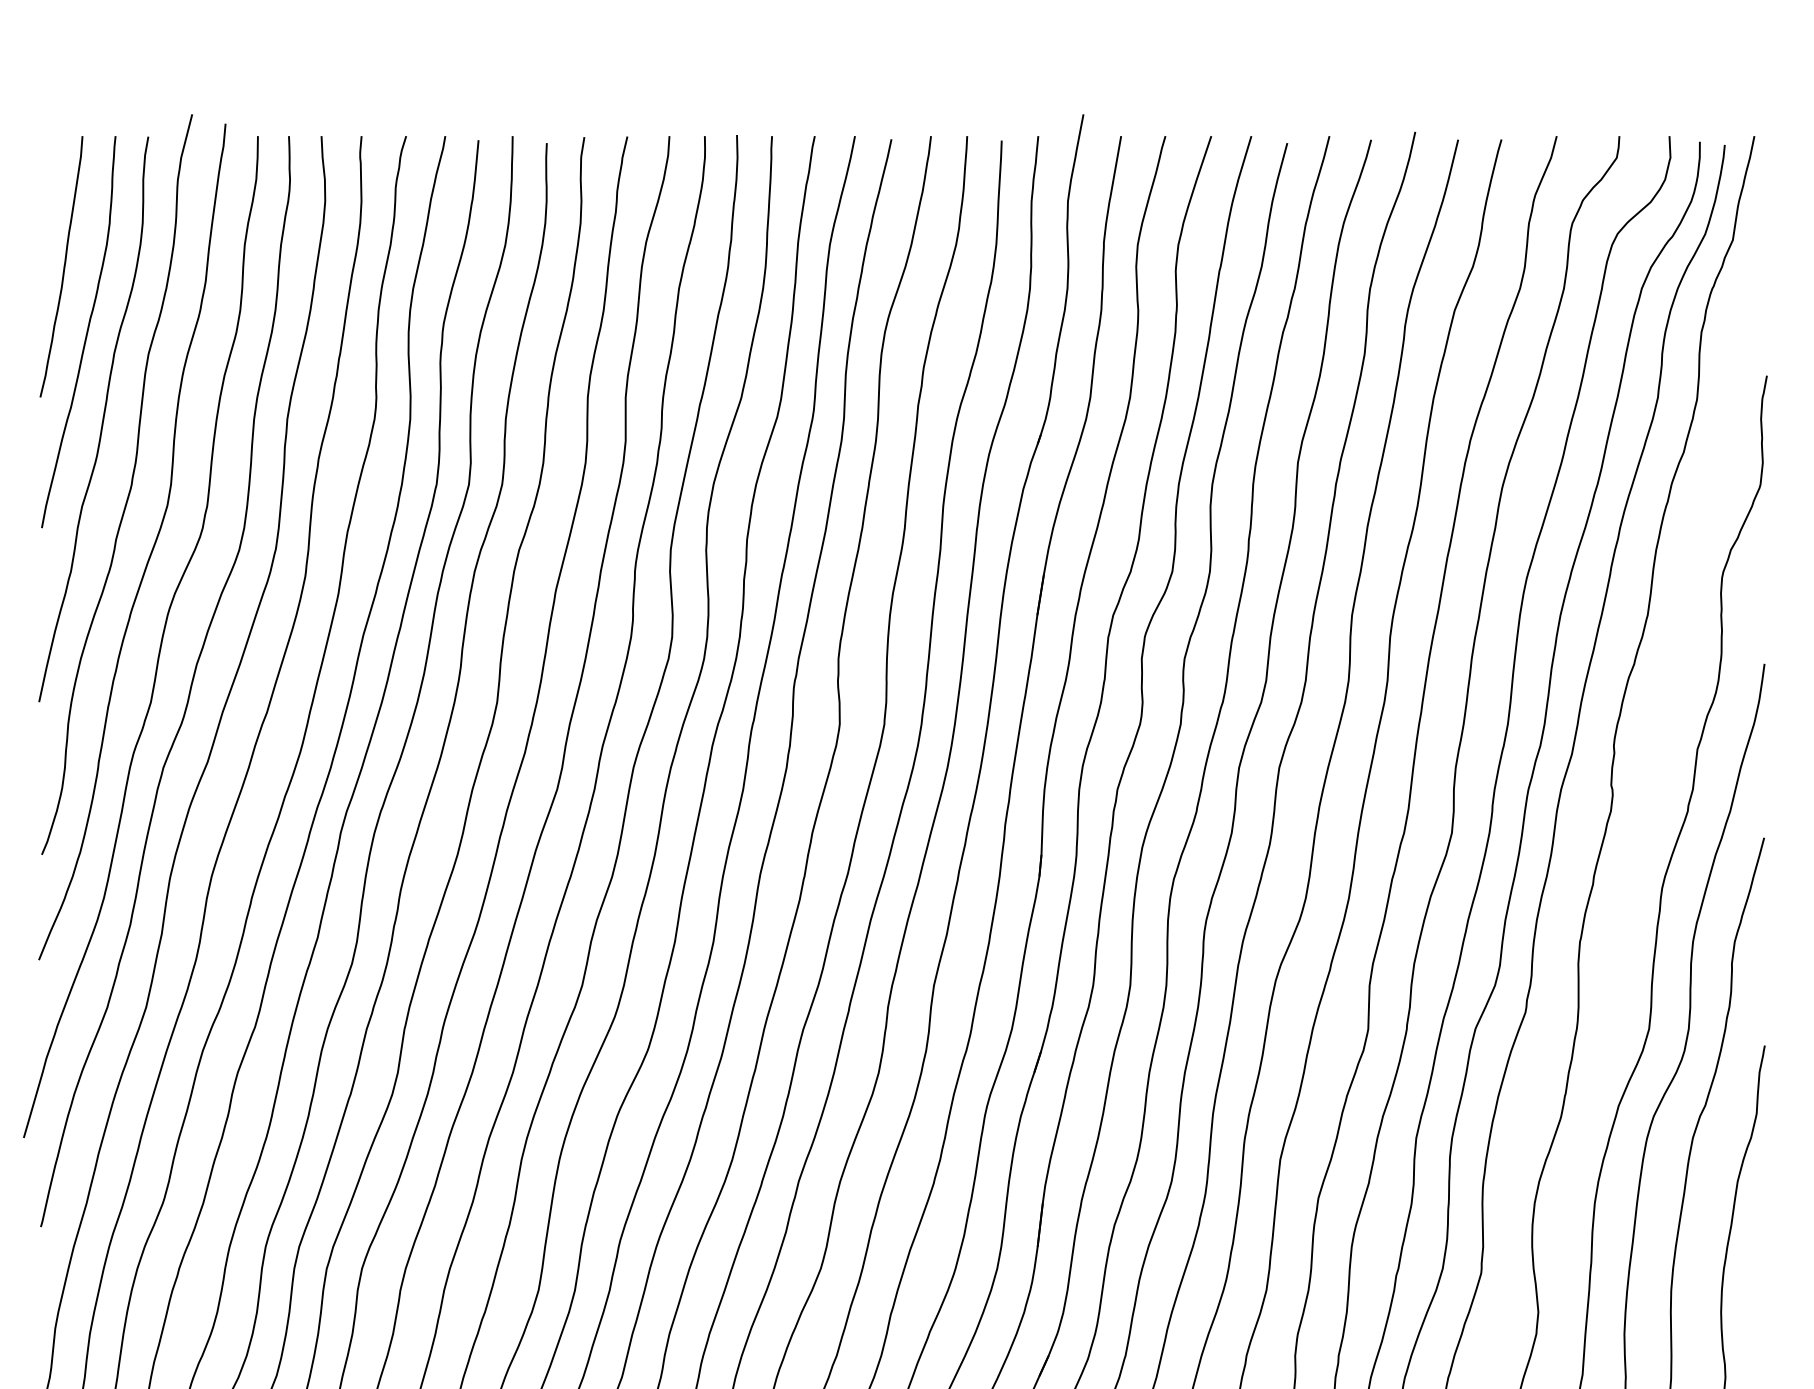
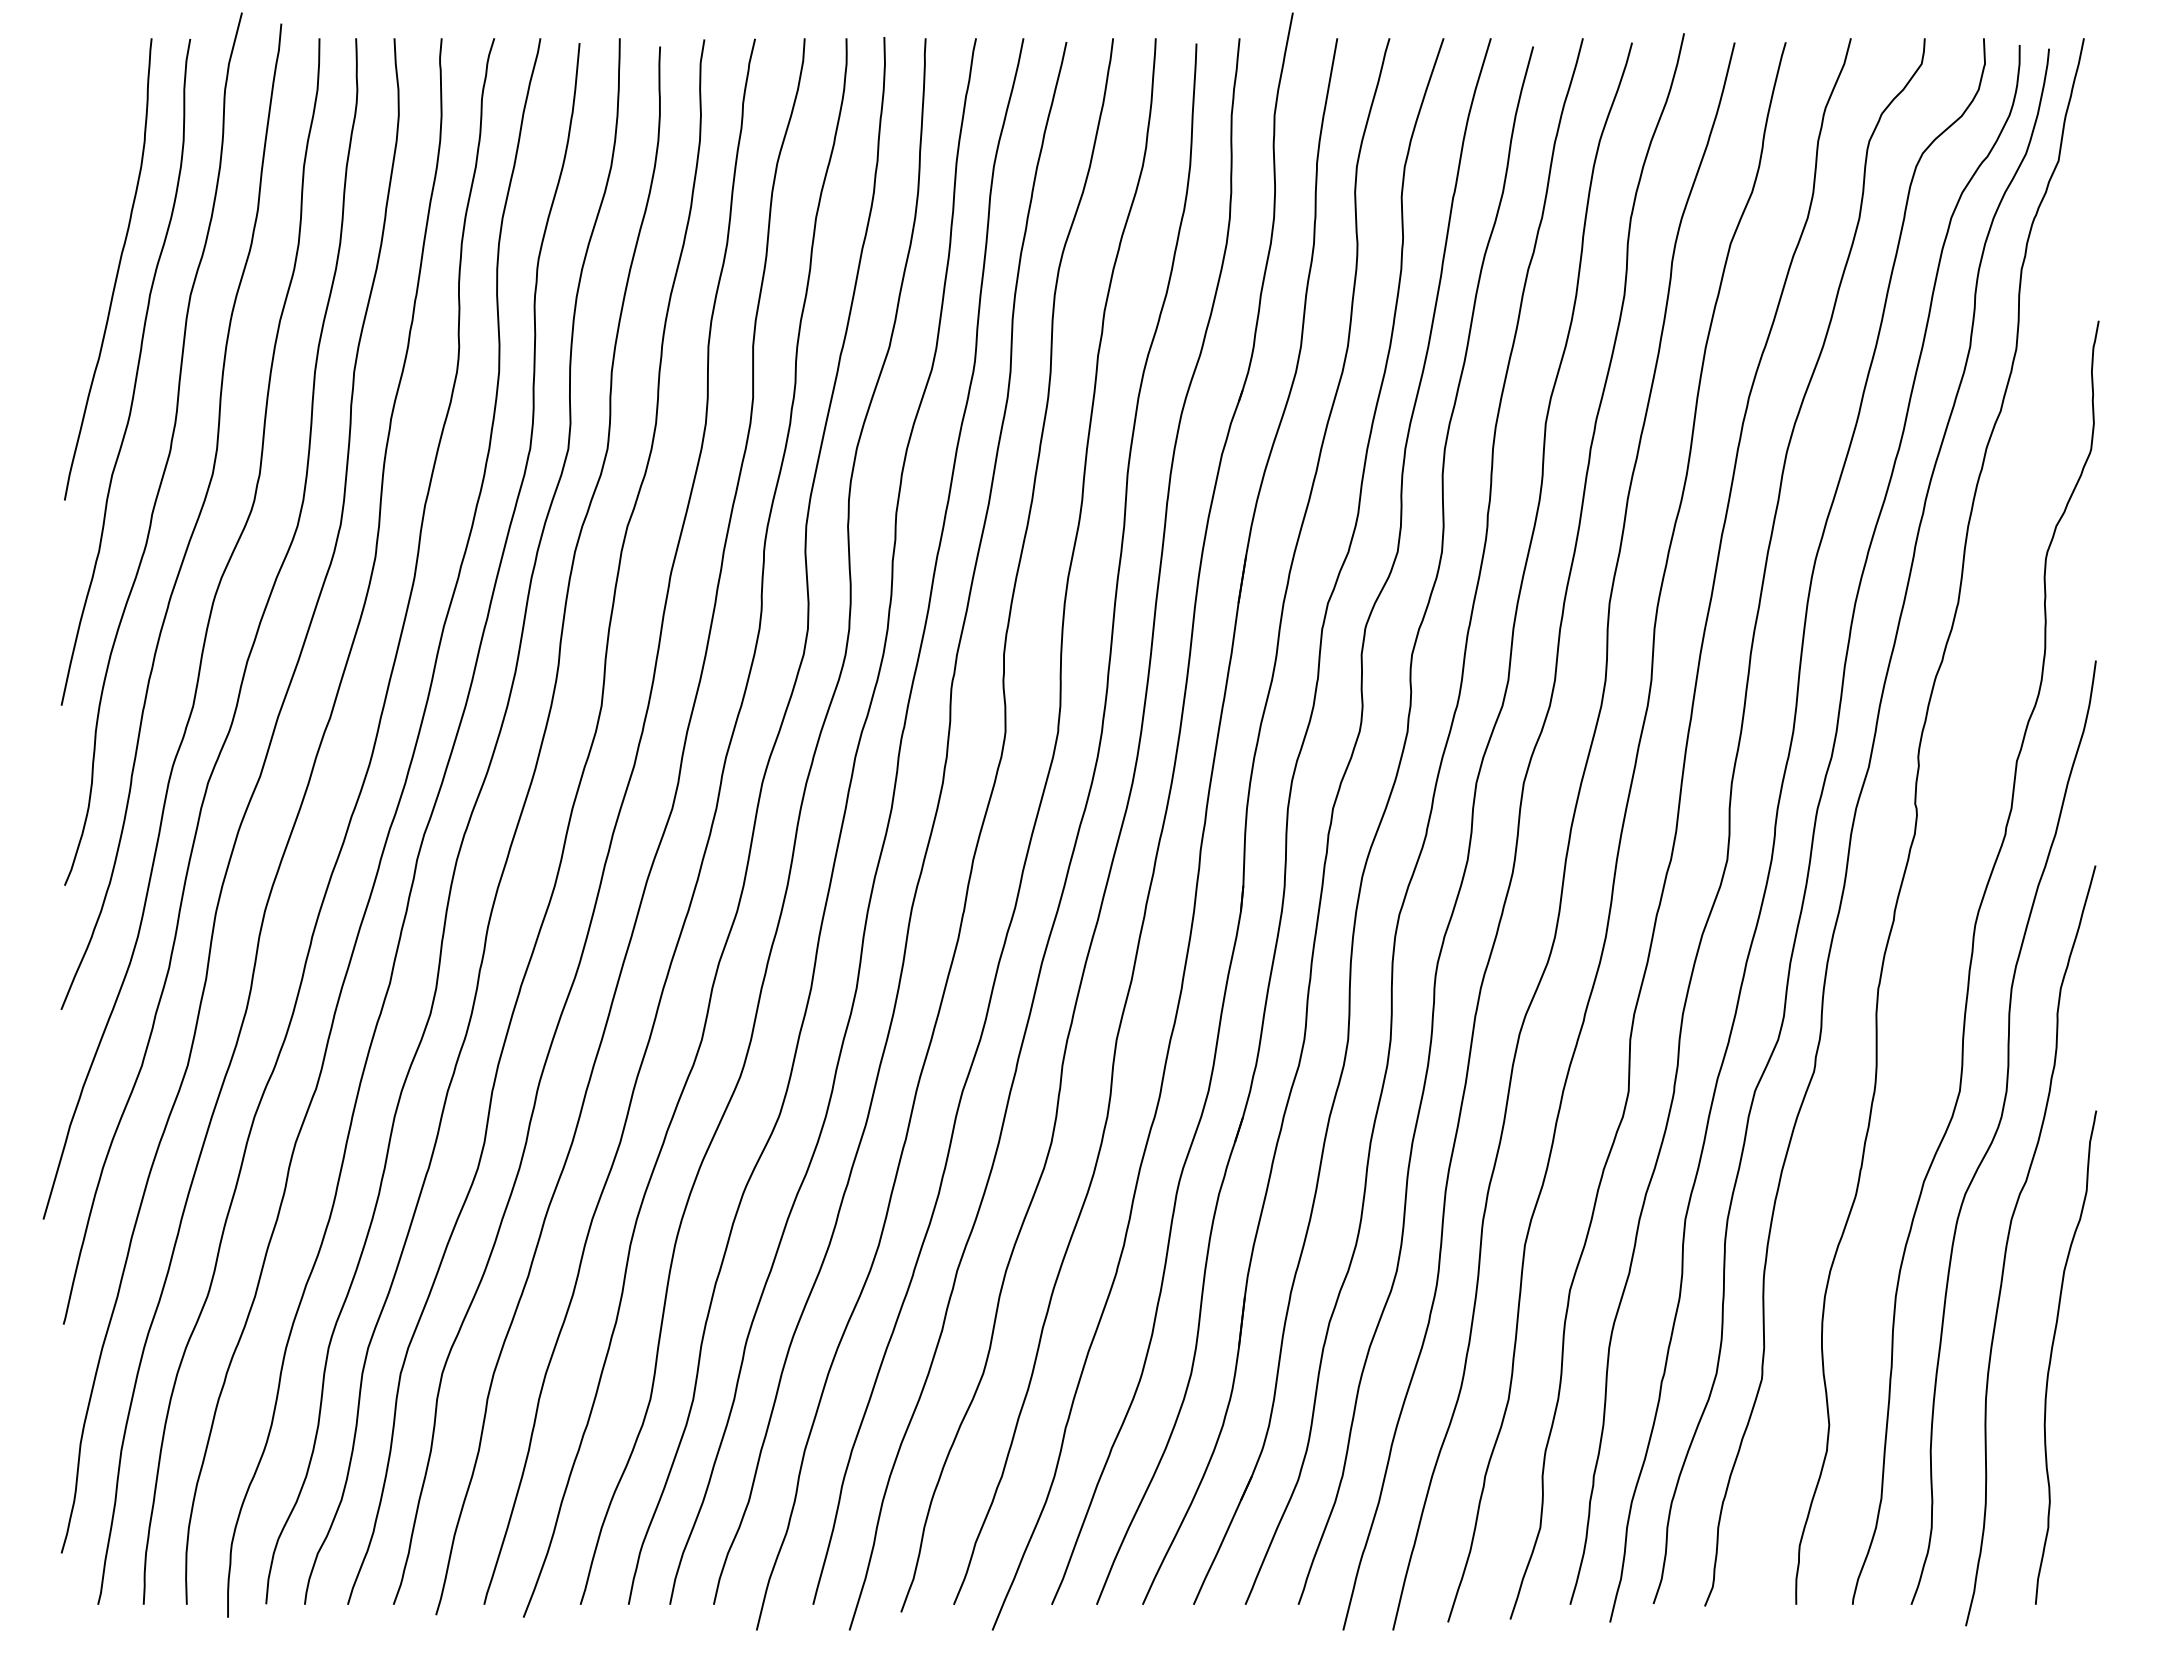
curve: (63, 266) -> (90, 192), removed

